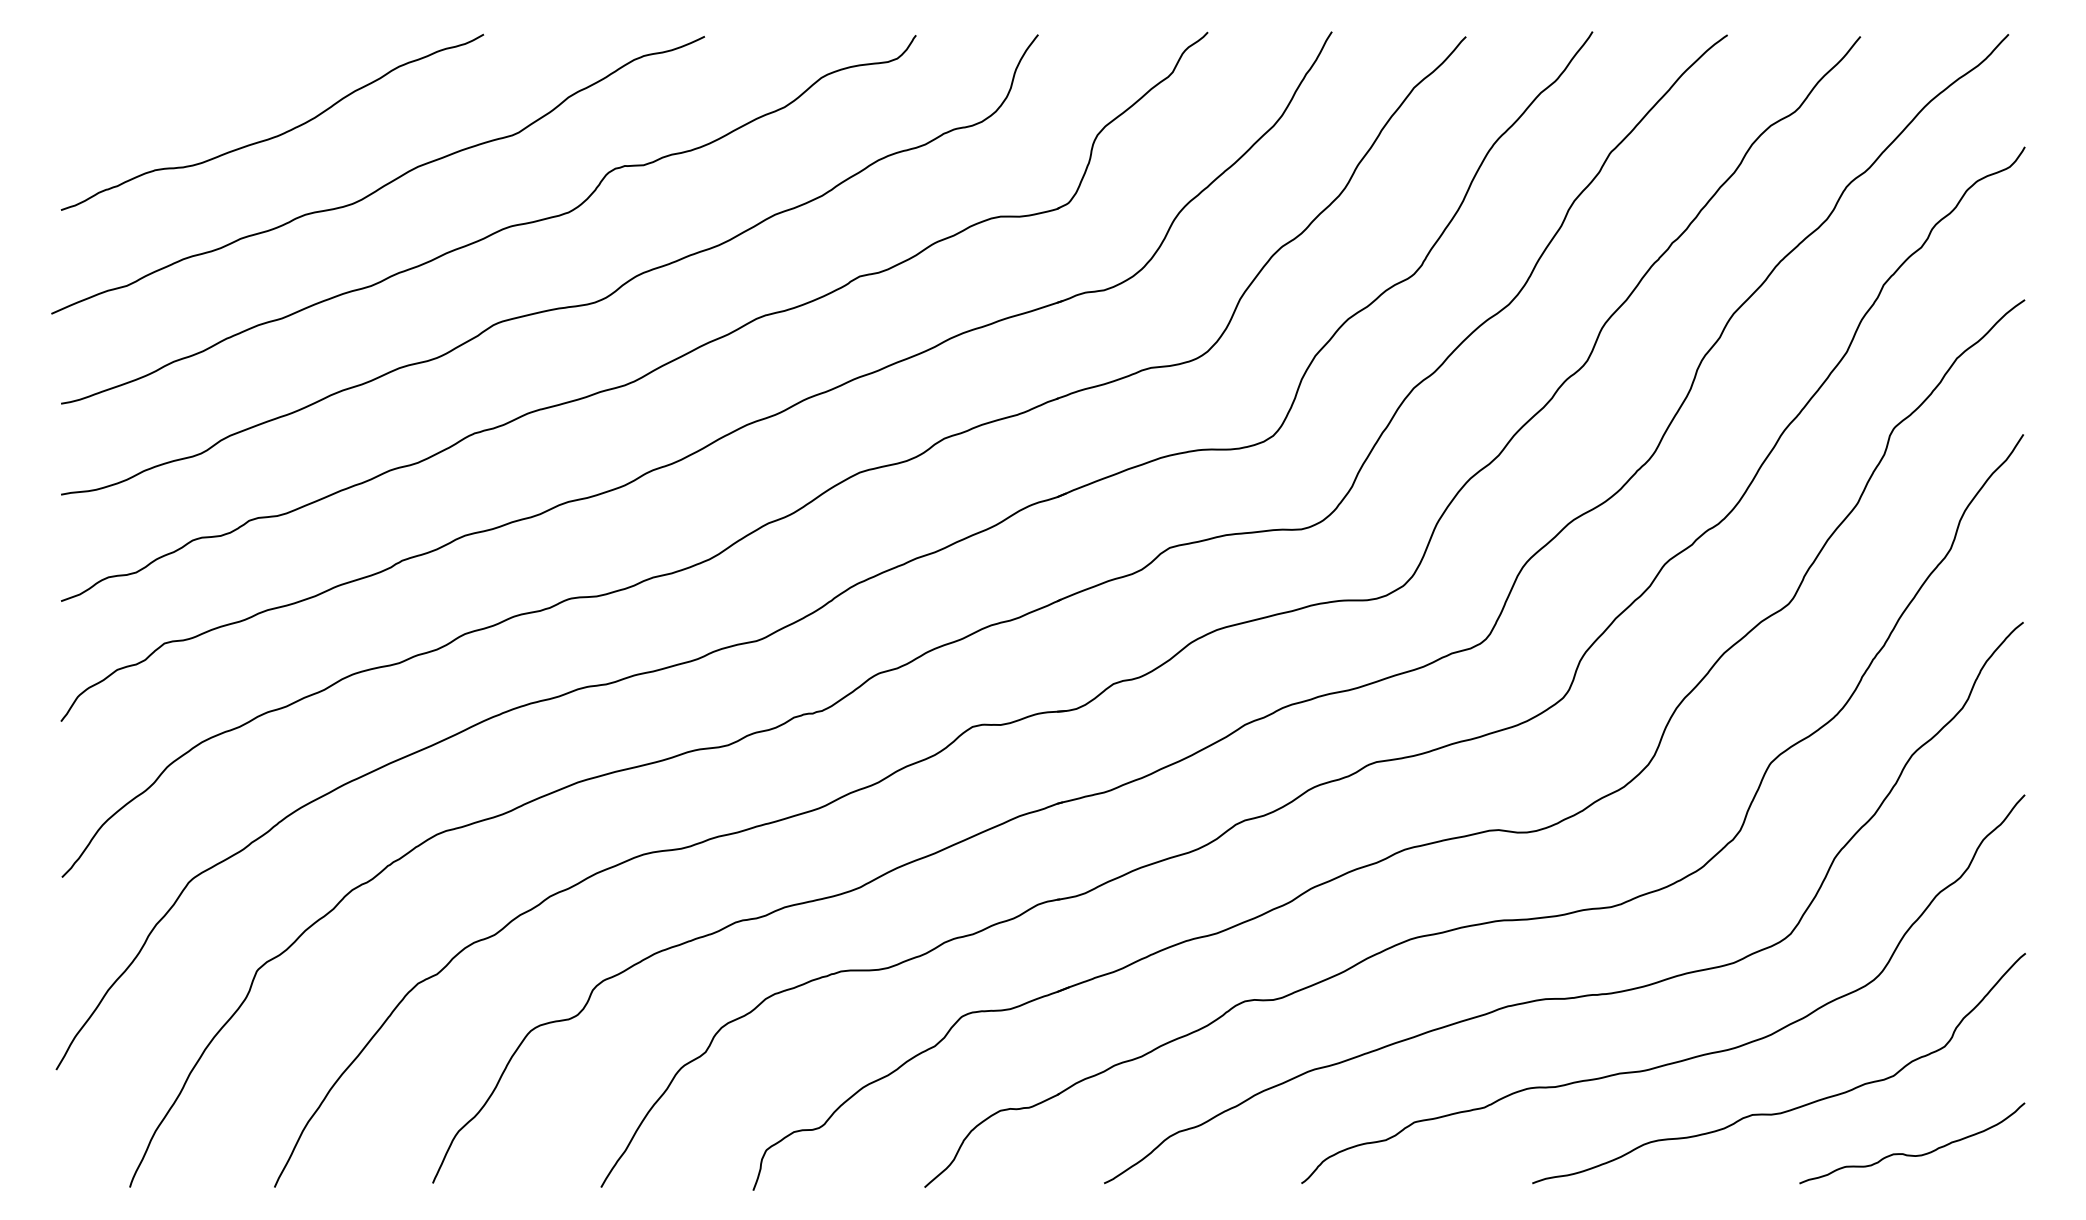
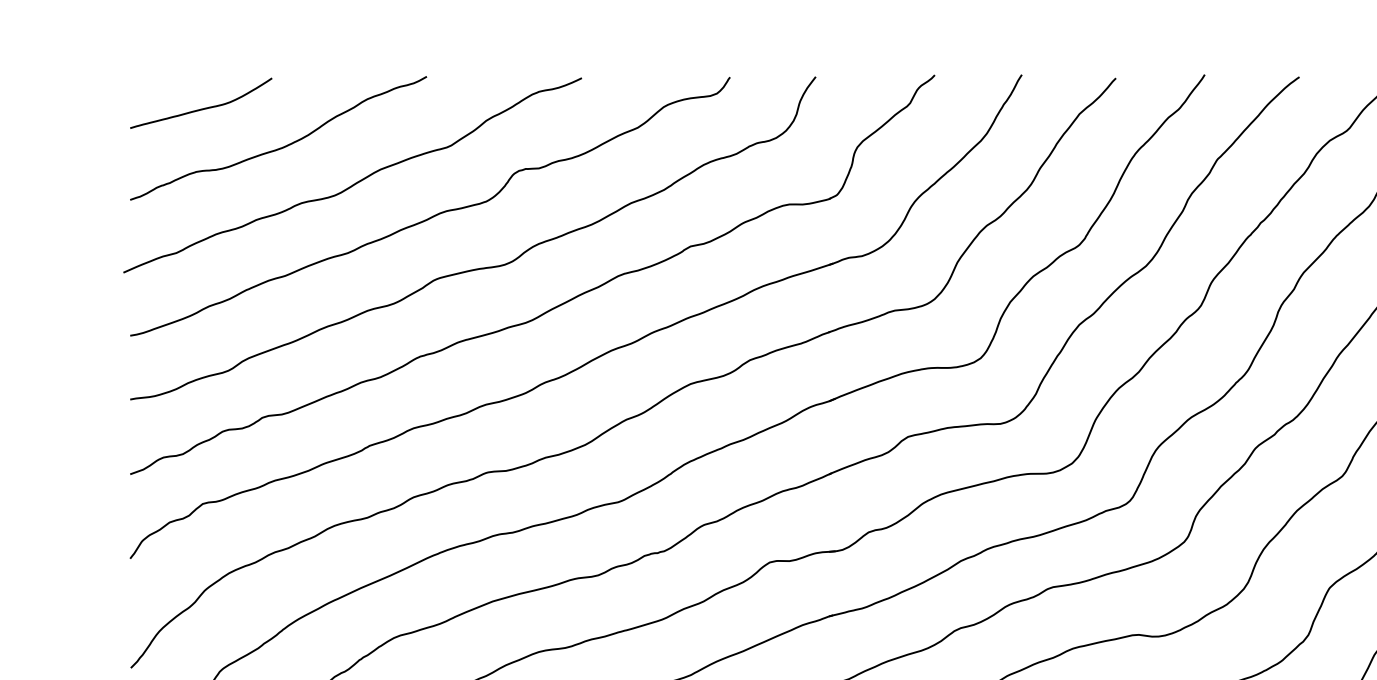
curve: (165, 79) -> (203, 108), added

